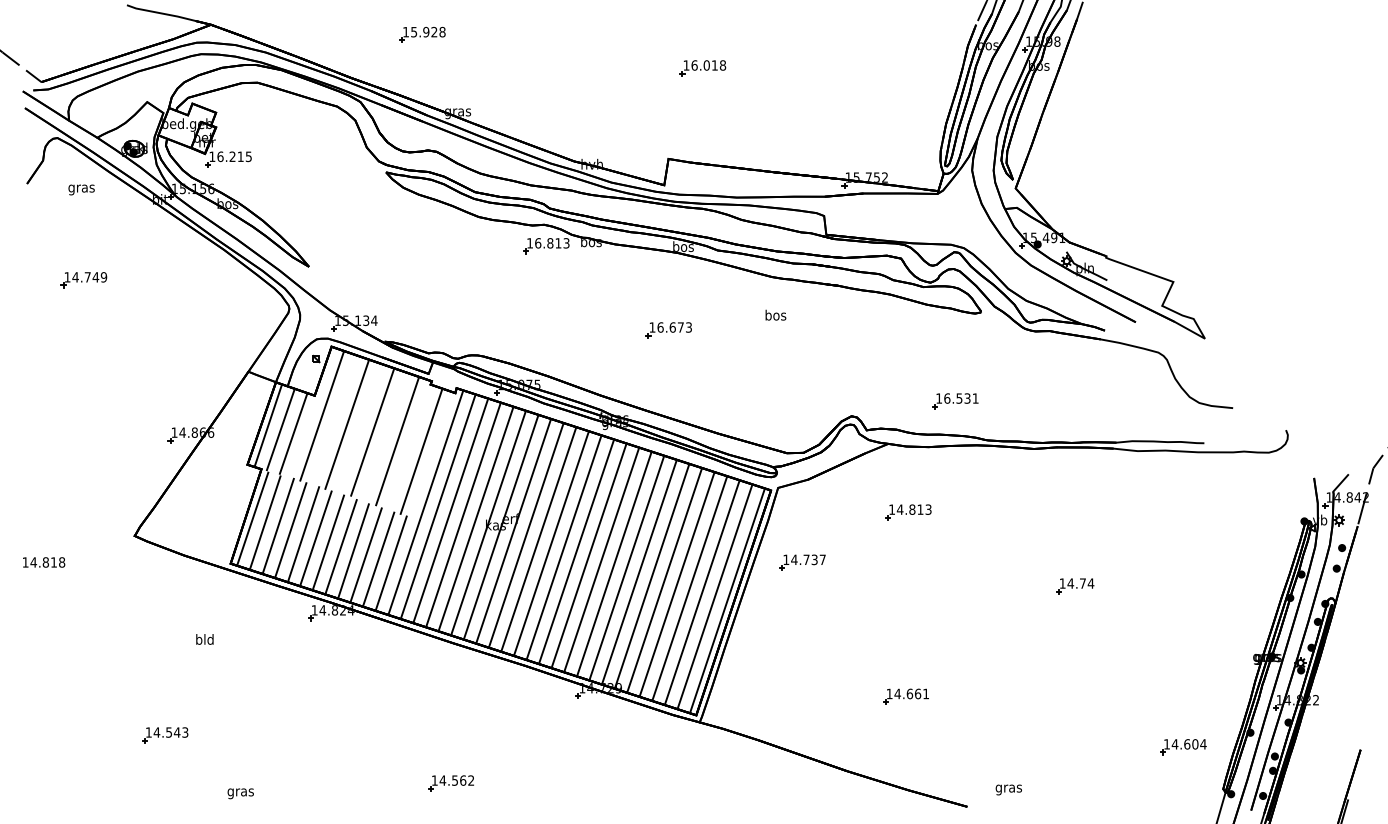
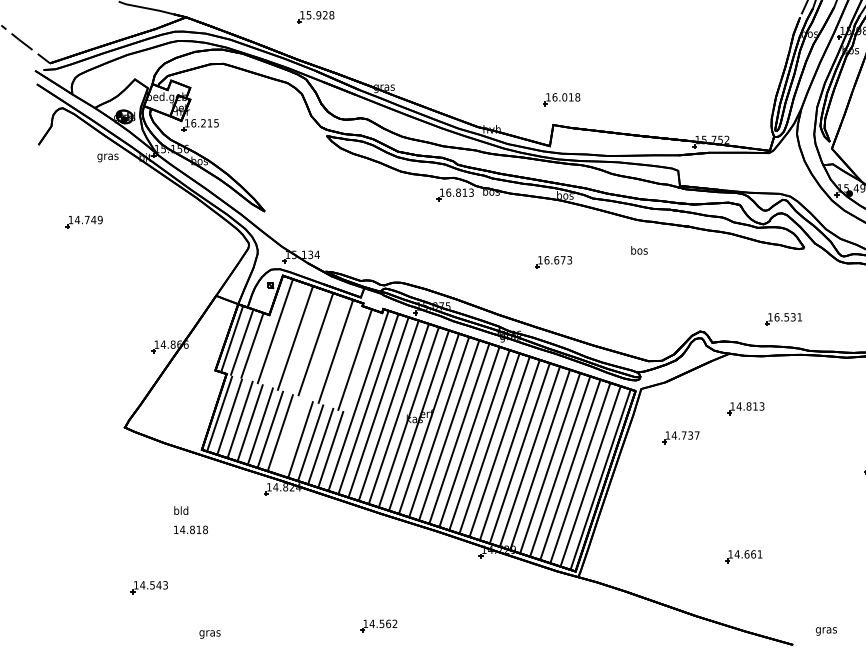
part: (422, 34) -> (315, 17), moved
part: (702, 68) -> (561, 99), moved
text: (81, 189) -> (107, 157), moved
line: (340, 547) -> (290, 436), removed
text: (44, 562) -> (191, 529), moved
part: (802, 562) -> (680, 437), moved

